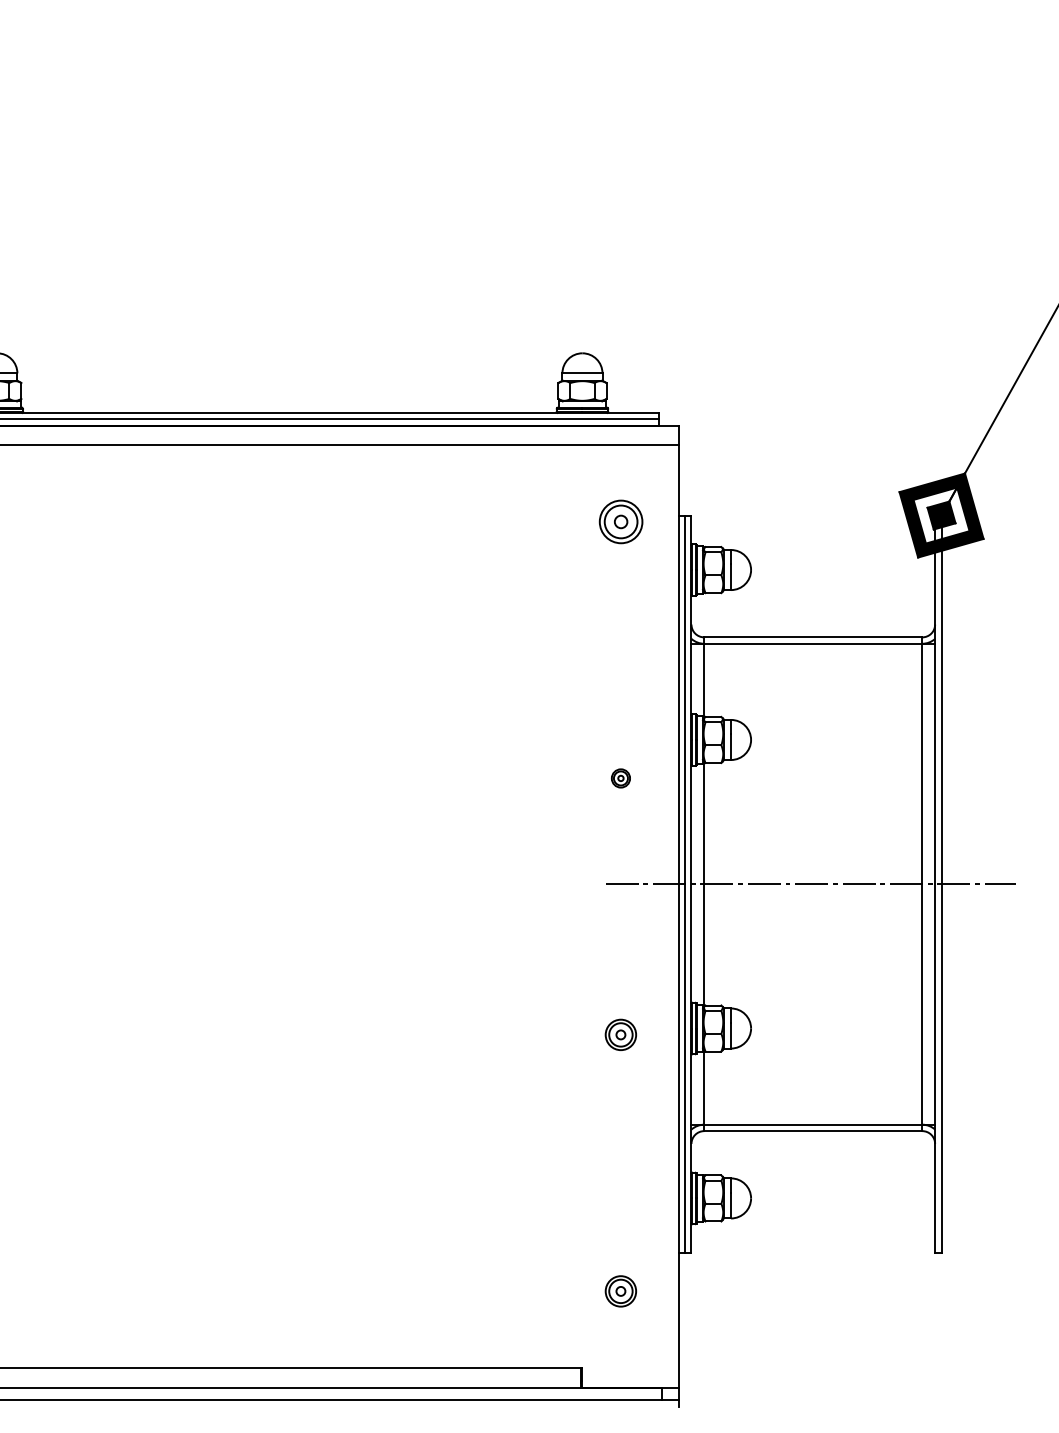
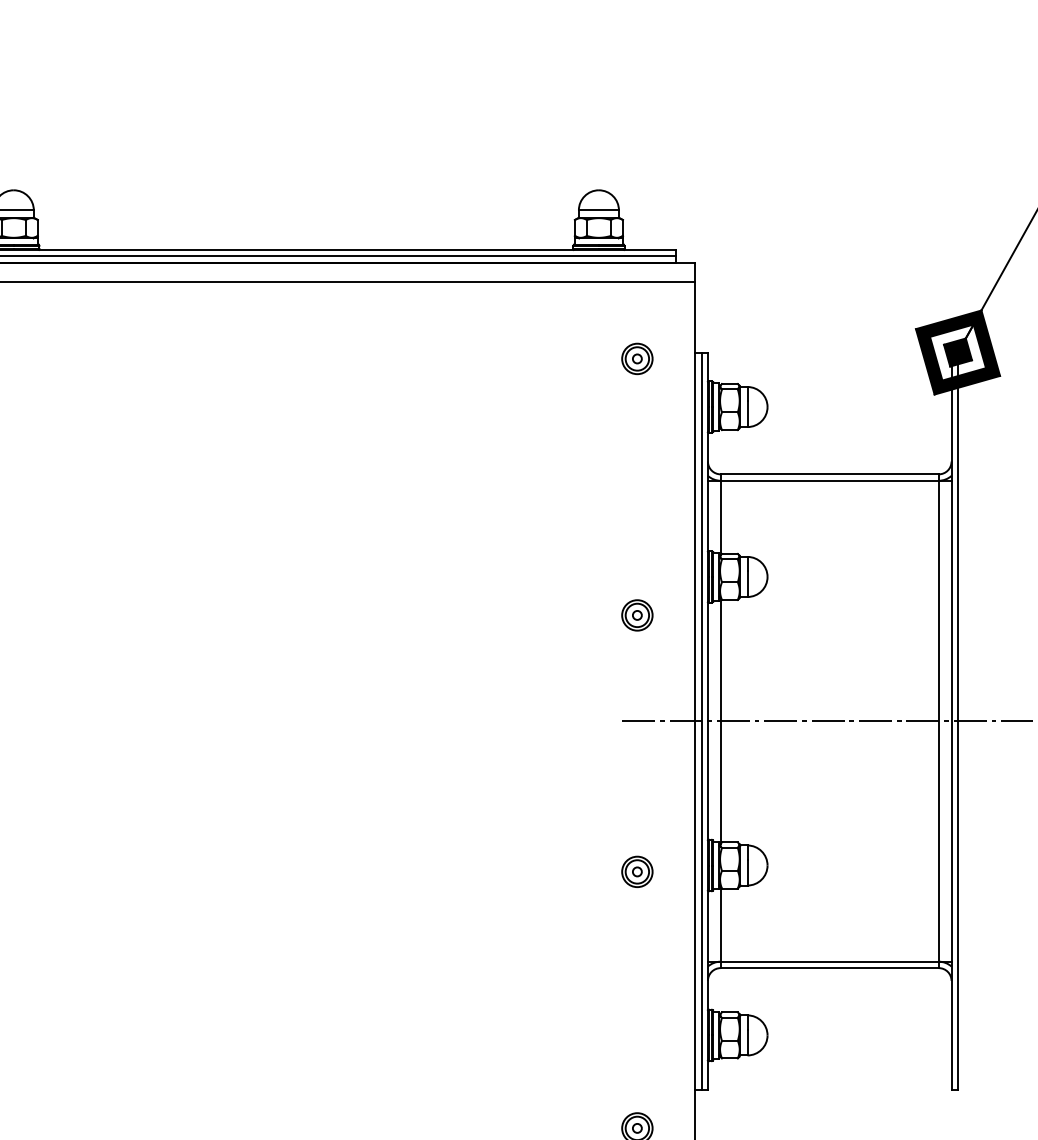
part: (620, 521) -> (636, 358), size x0.71
part: (620, 778) -> (636, 615), size x1.67

